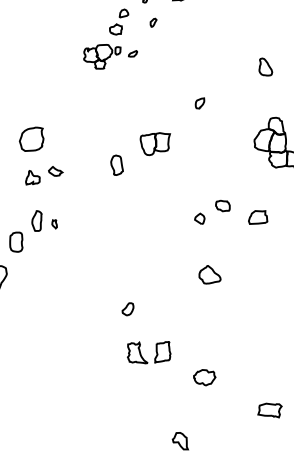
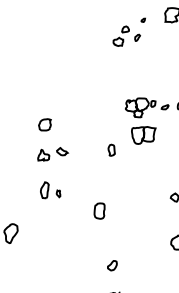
part: (153, 22) -> (137, 37), moved
part: (110, 56) -> (147, 108), moved
part: (31, 139) -> (44, 124), size x0.62
part: (117, 165) -> (111, 150), size x0.71
part: (16, 241) -> (99, 210), moved

